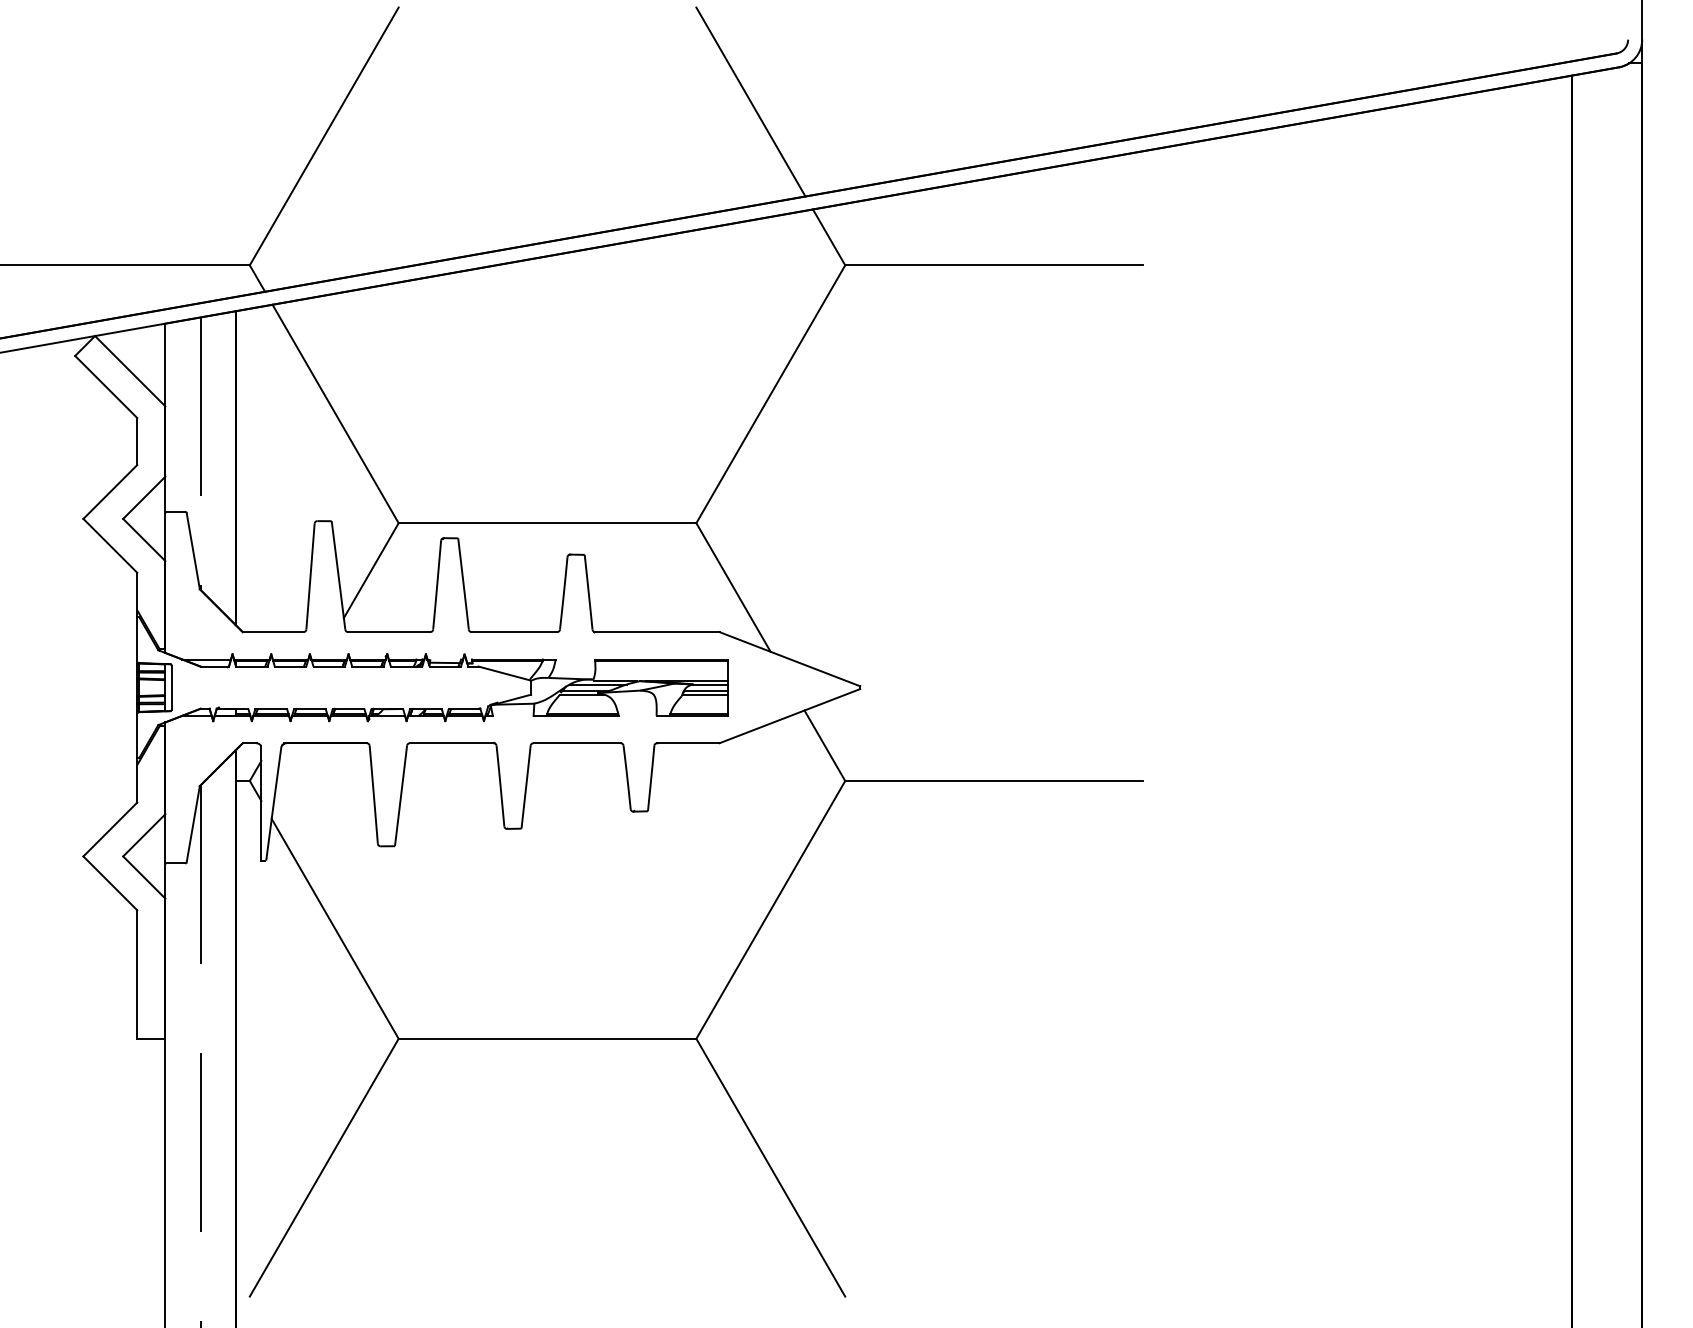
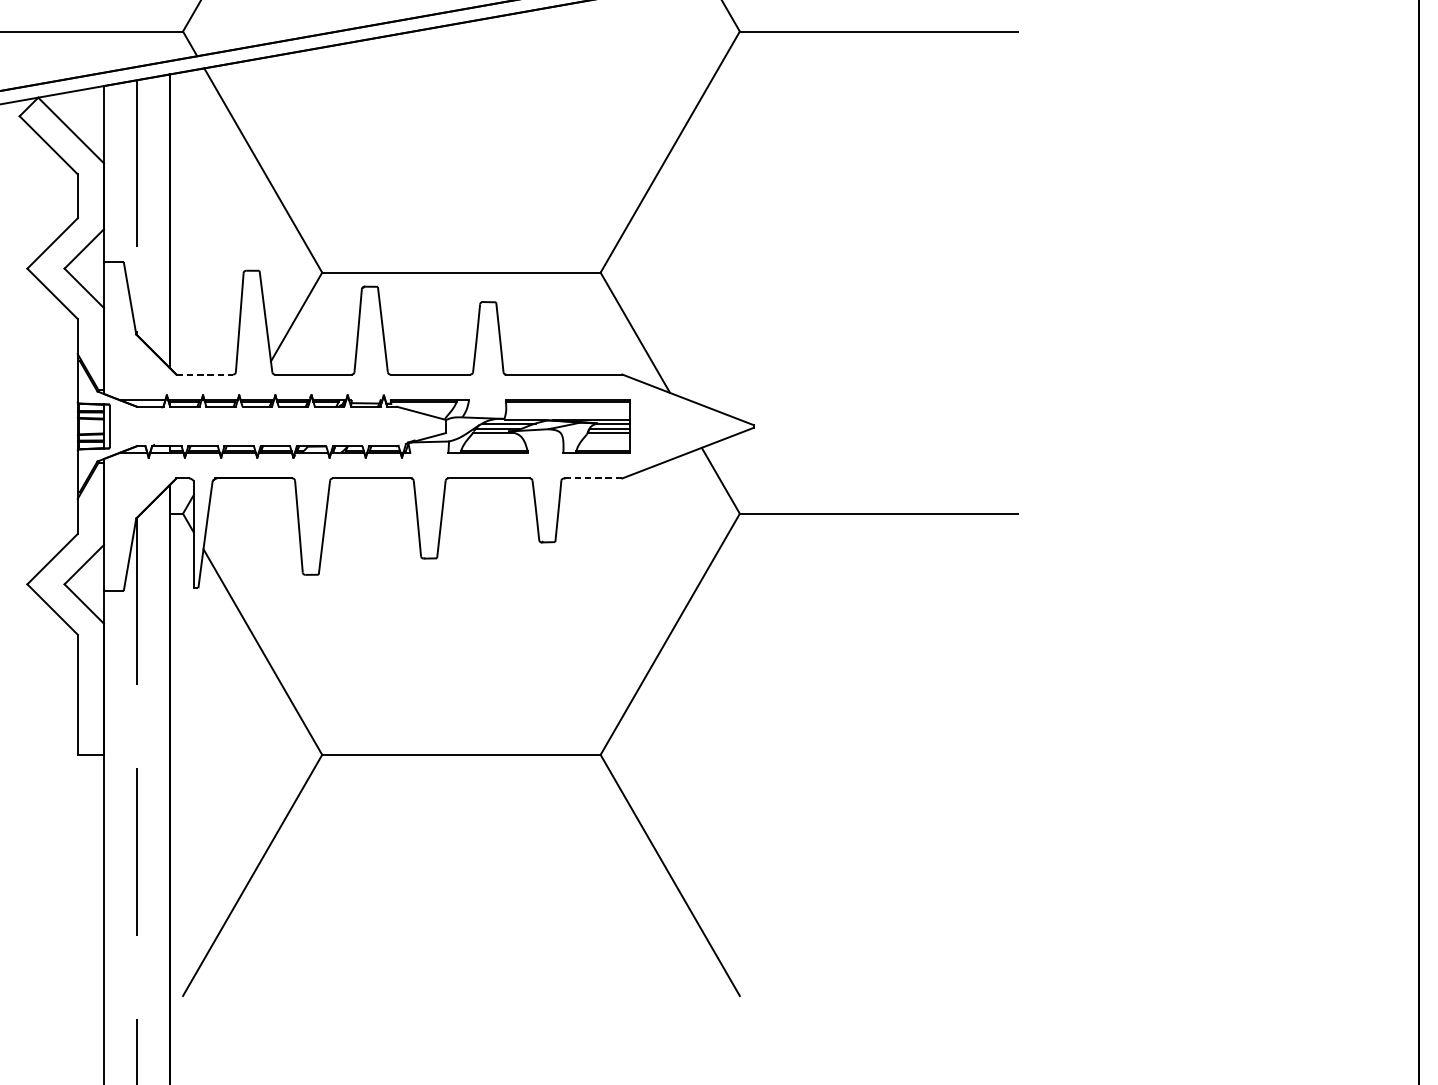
line: (273, 632) -> (205, 374), solid -> dashed
line: (687, 743) -> (592, 478), solid -> dashed

